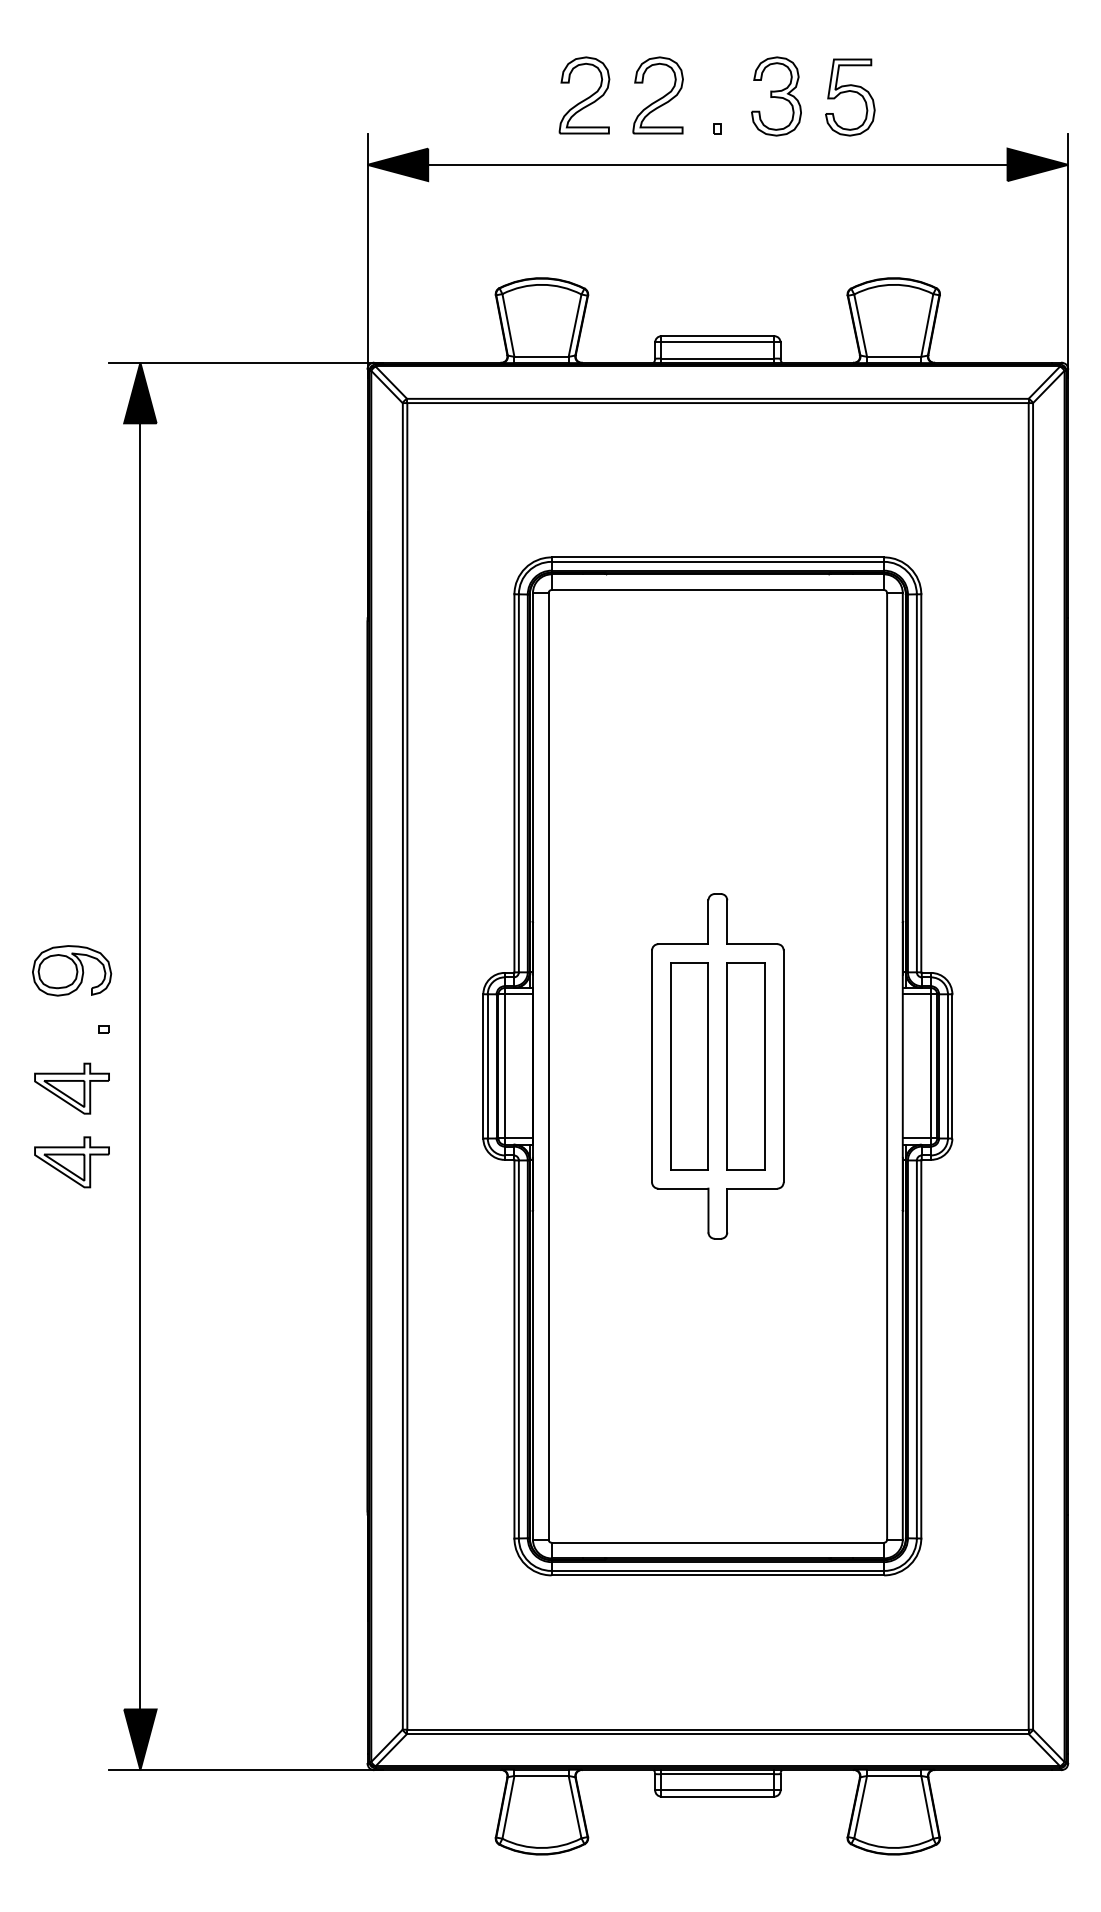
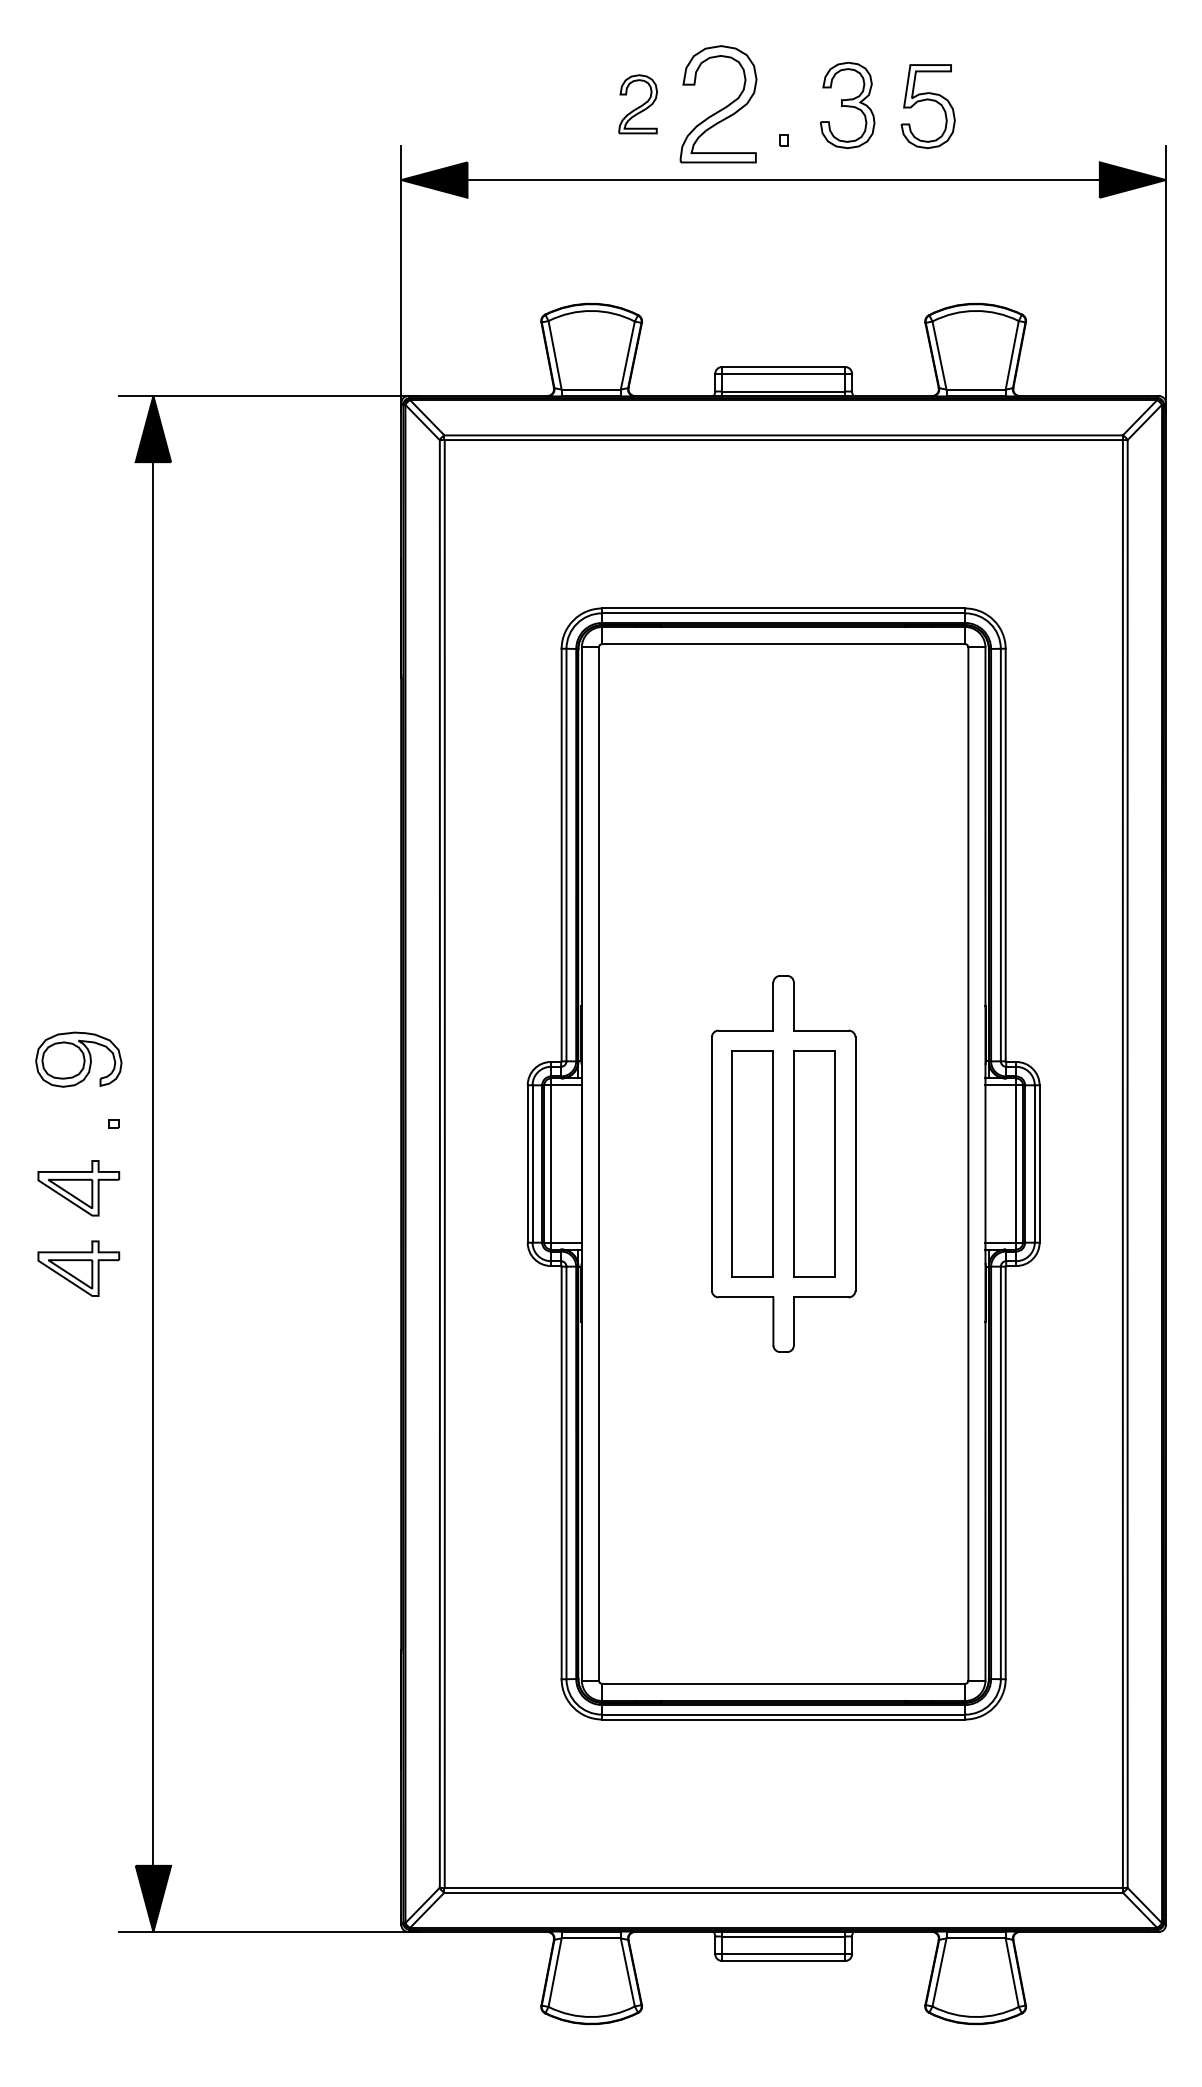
part: (584, 95) -> (638, 104), size x0.7
part: (657, 95) -> (717, 104), size x1.4

